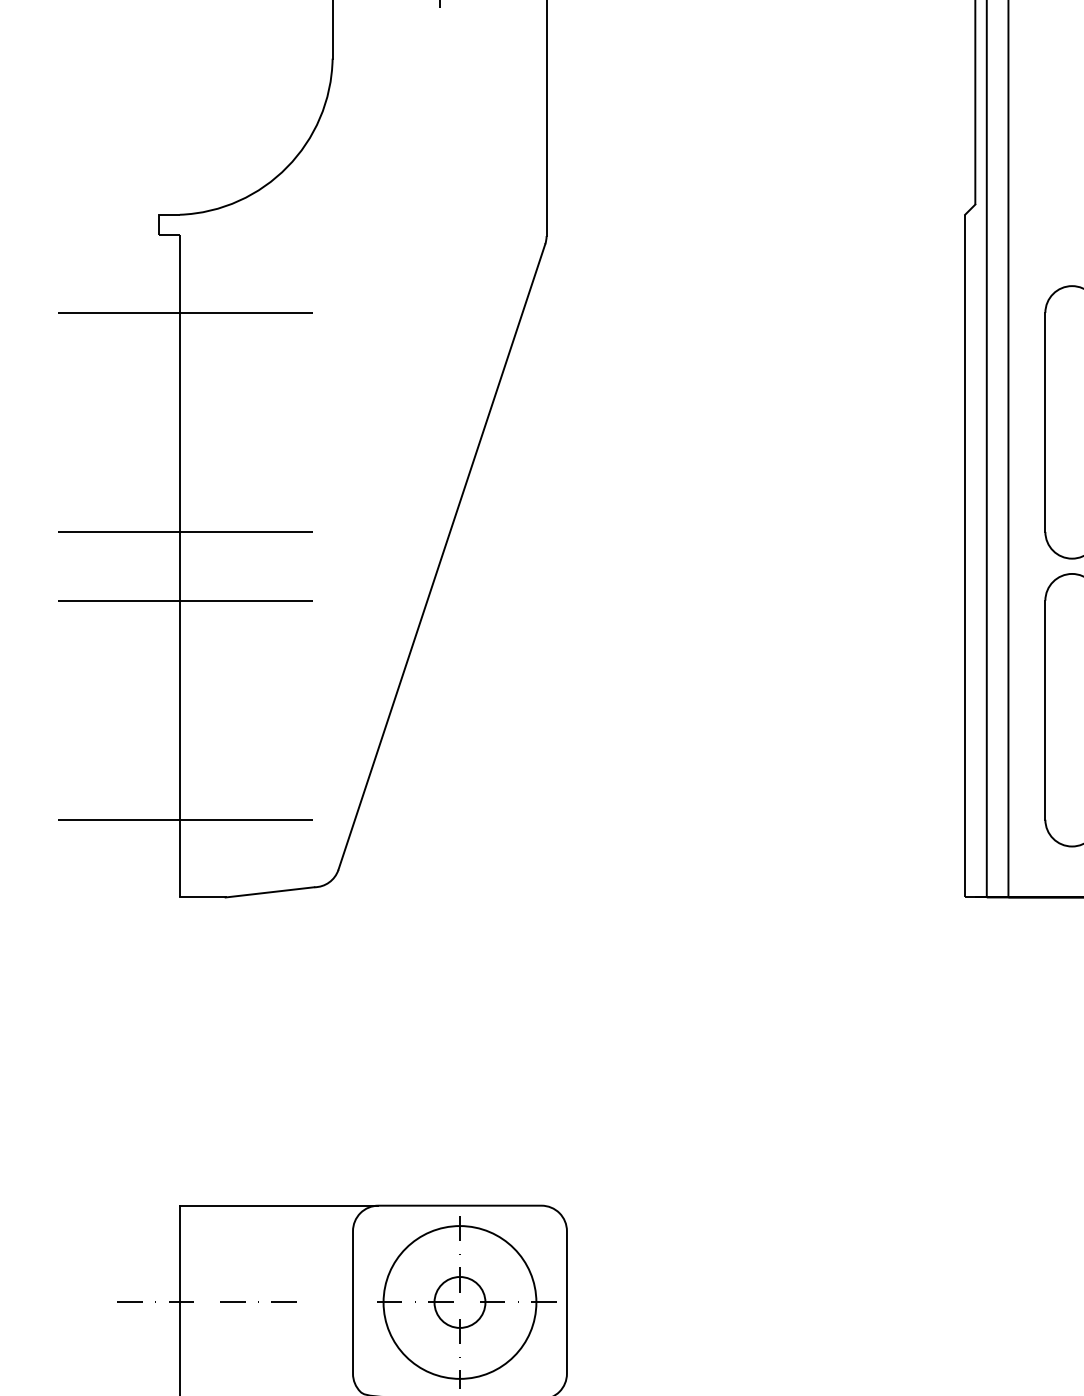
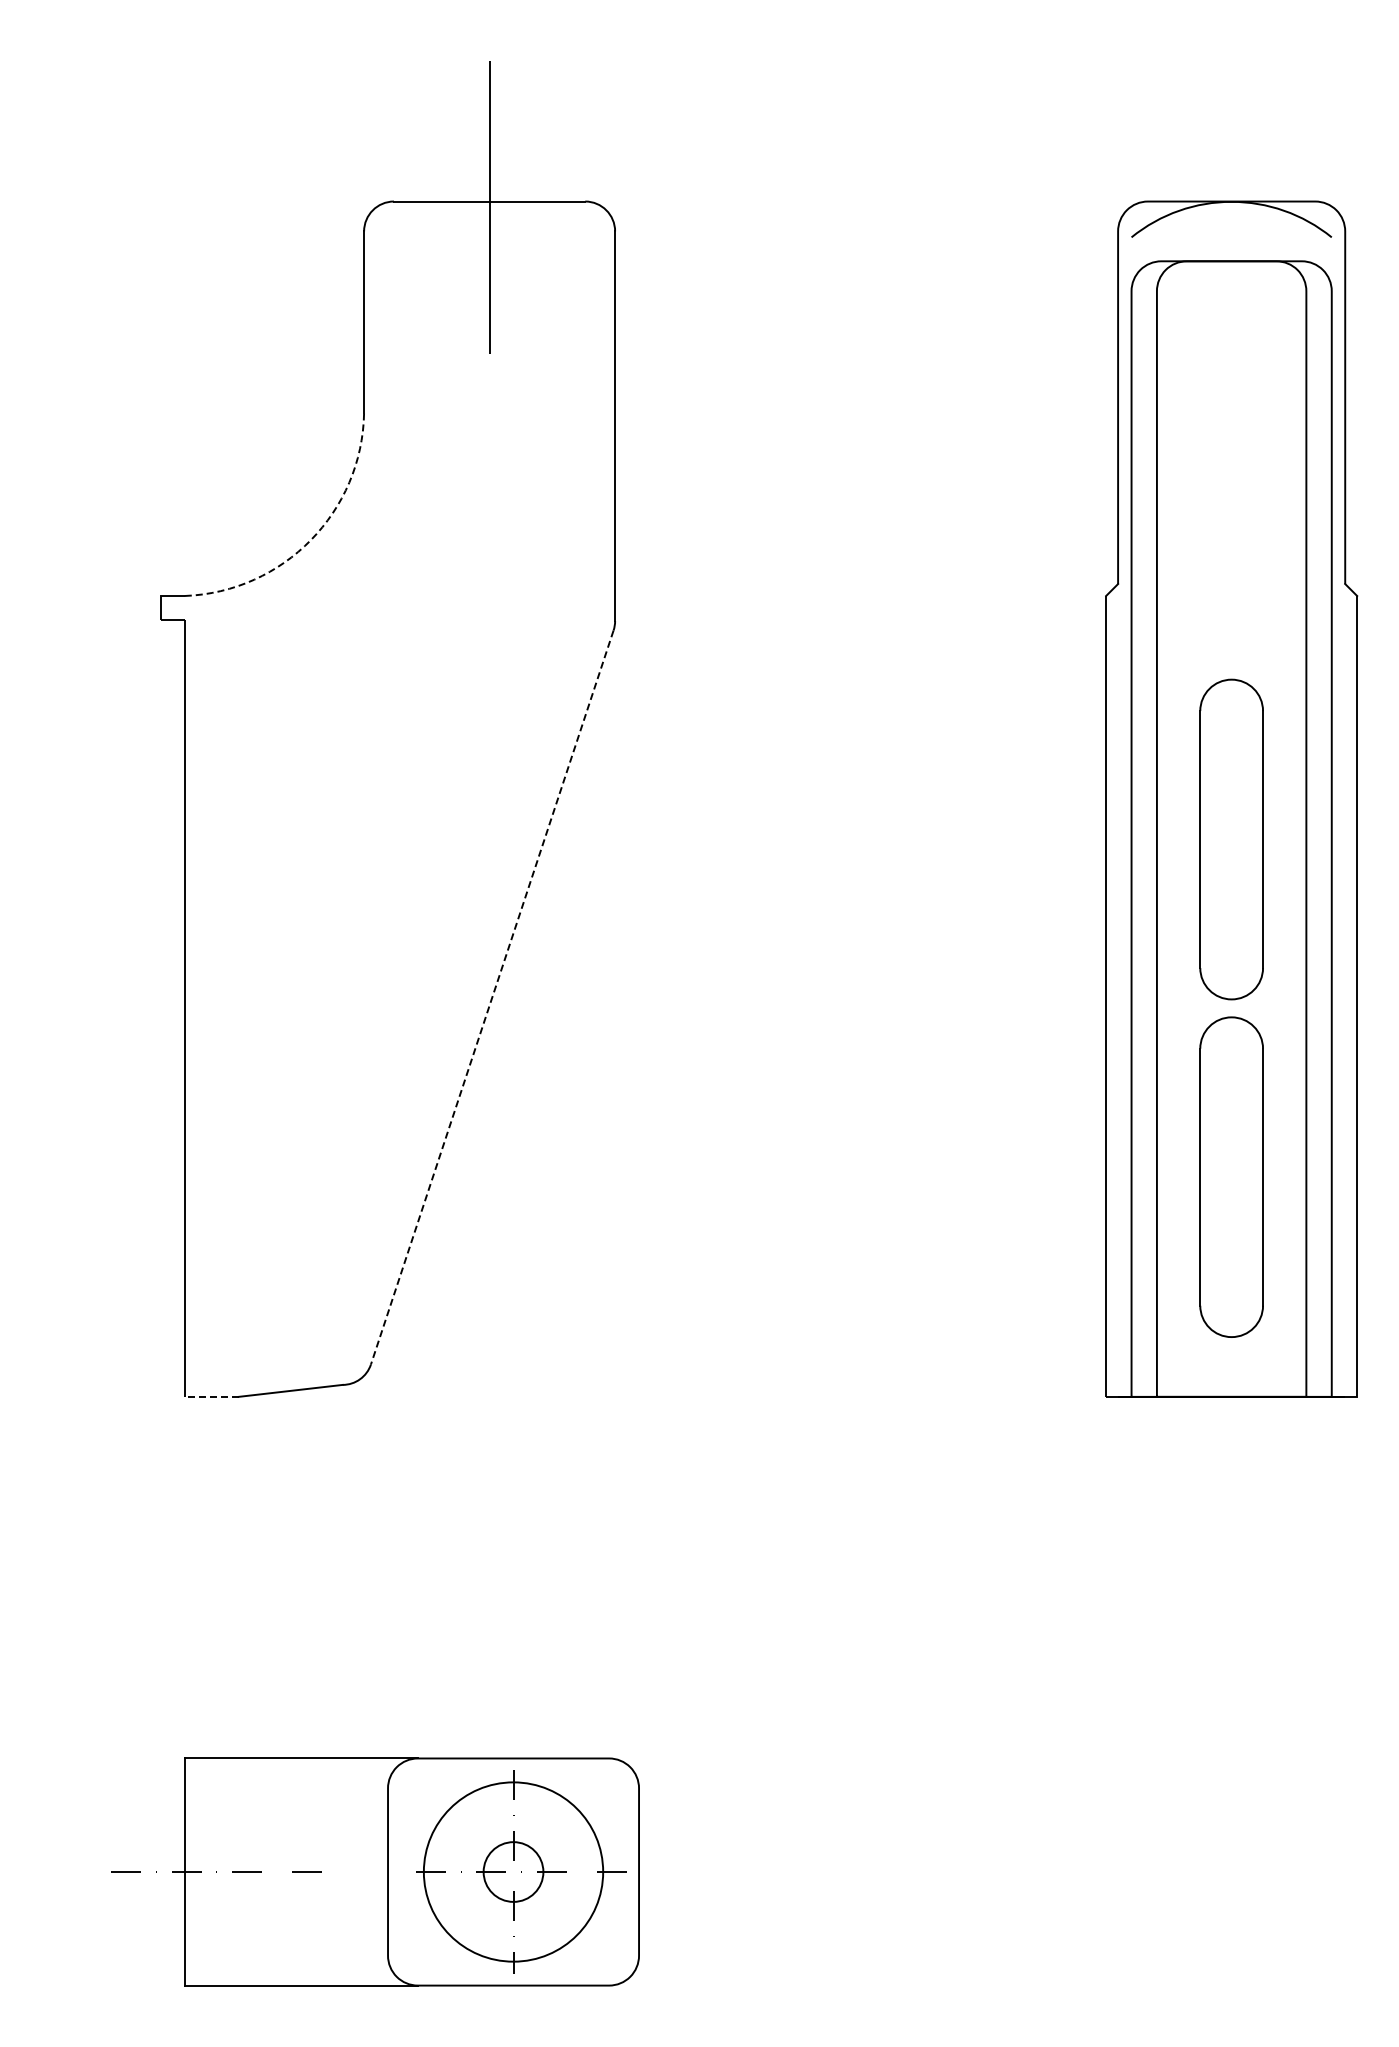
arc: (286, 167) -> (310, 540), solid -> dashed
line: (179, 313) -> (184, 711), removed
line: (179, 532) -> (184, 968), removed
line: (442, 557) -> (492, 997), solid -> dashed
line: (179, 600) -> (184, 1048), removed
line: (179, 819) -> (184, 1305), removed
line: (202, 897) -> (211, 1396), solid -> dashed

